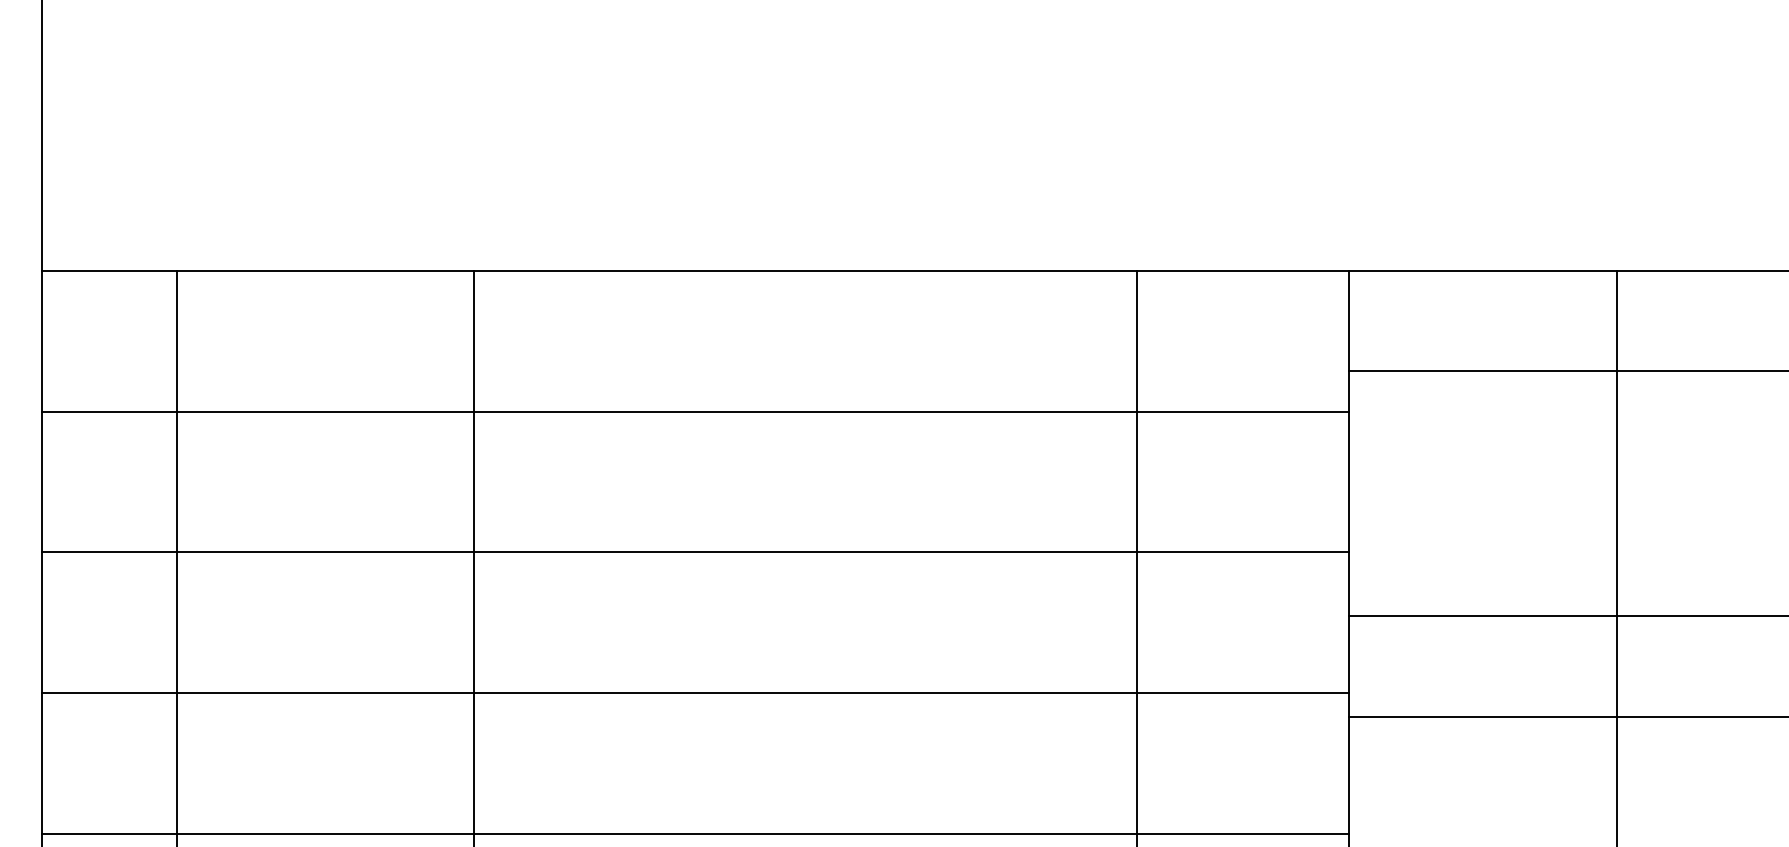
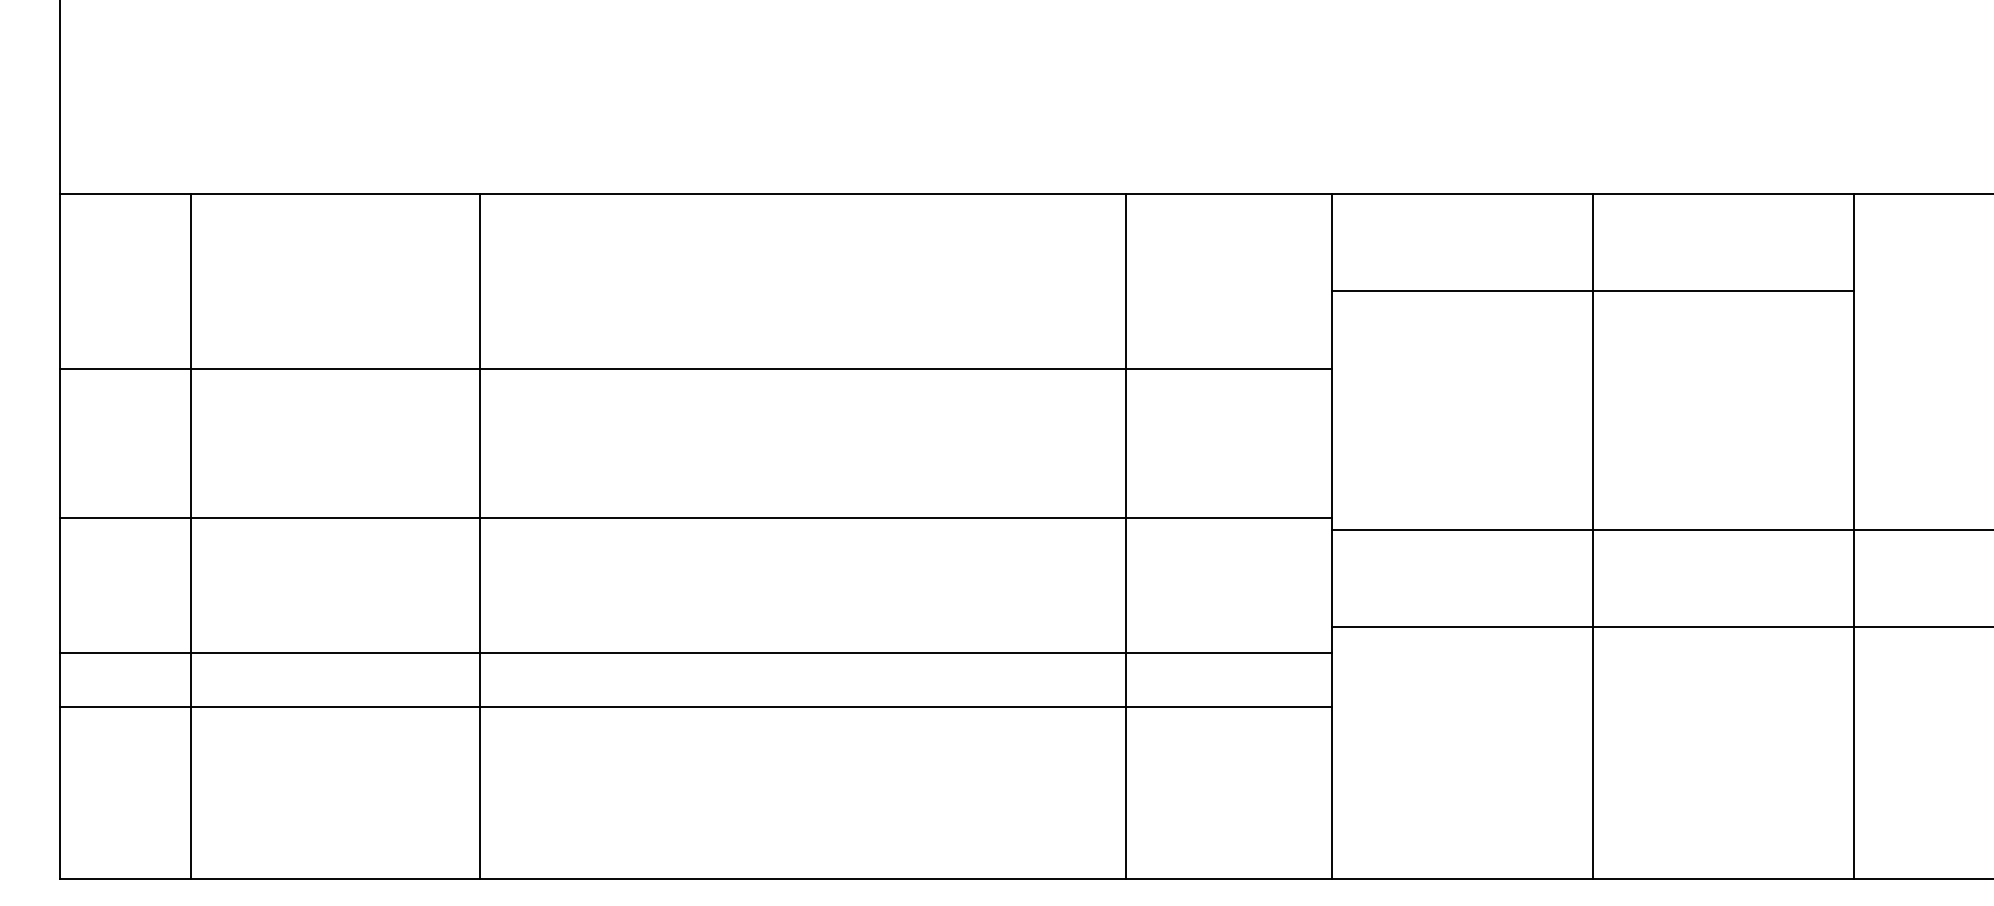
line: (695, 411) -> (695, 368), moved
line: (695, 552) -> (695, 517), moved
line: (695, 693) -> (695, 652), moved
line: (695, 833) -> (695, 706), moved

